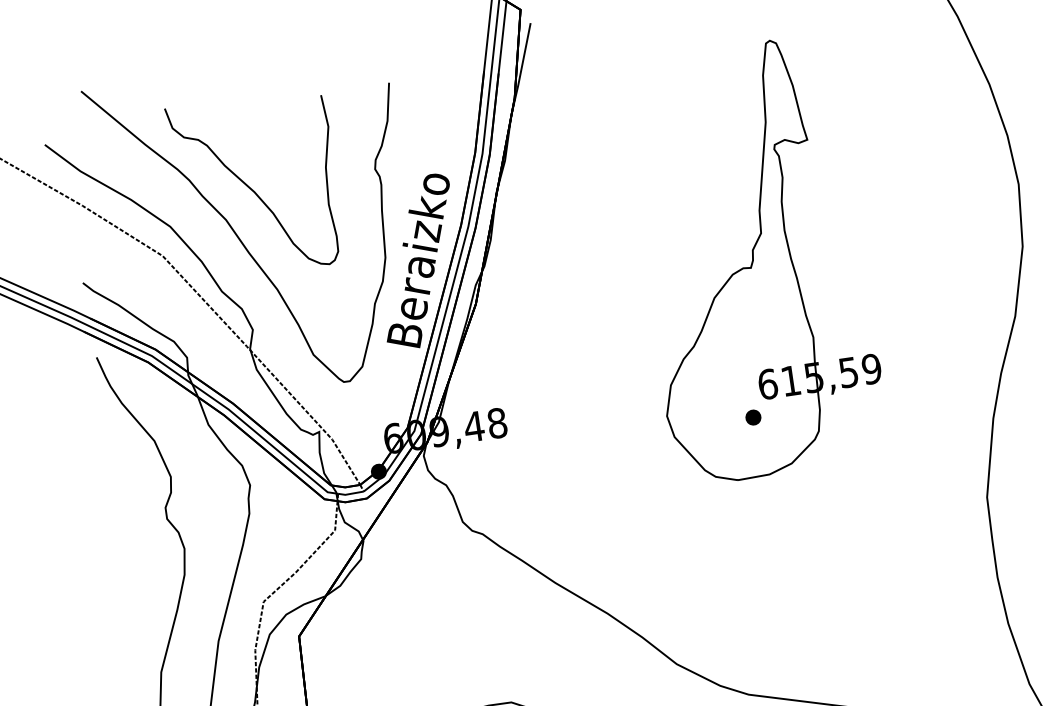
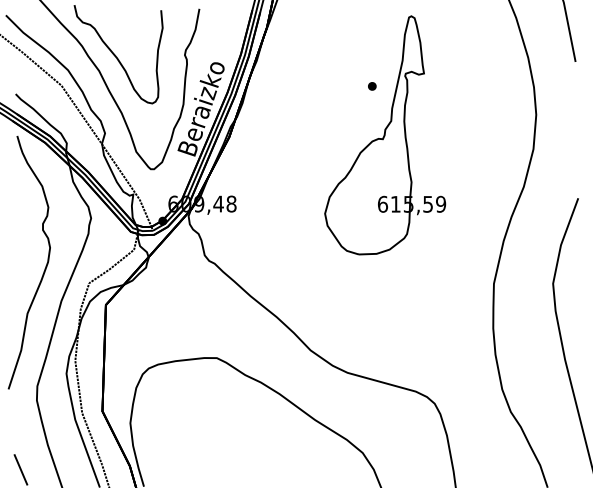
part: (753, 417) -> (372, 86), moved

